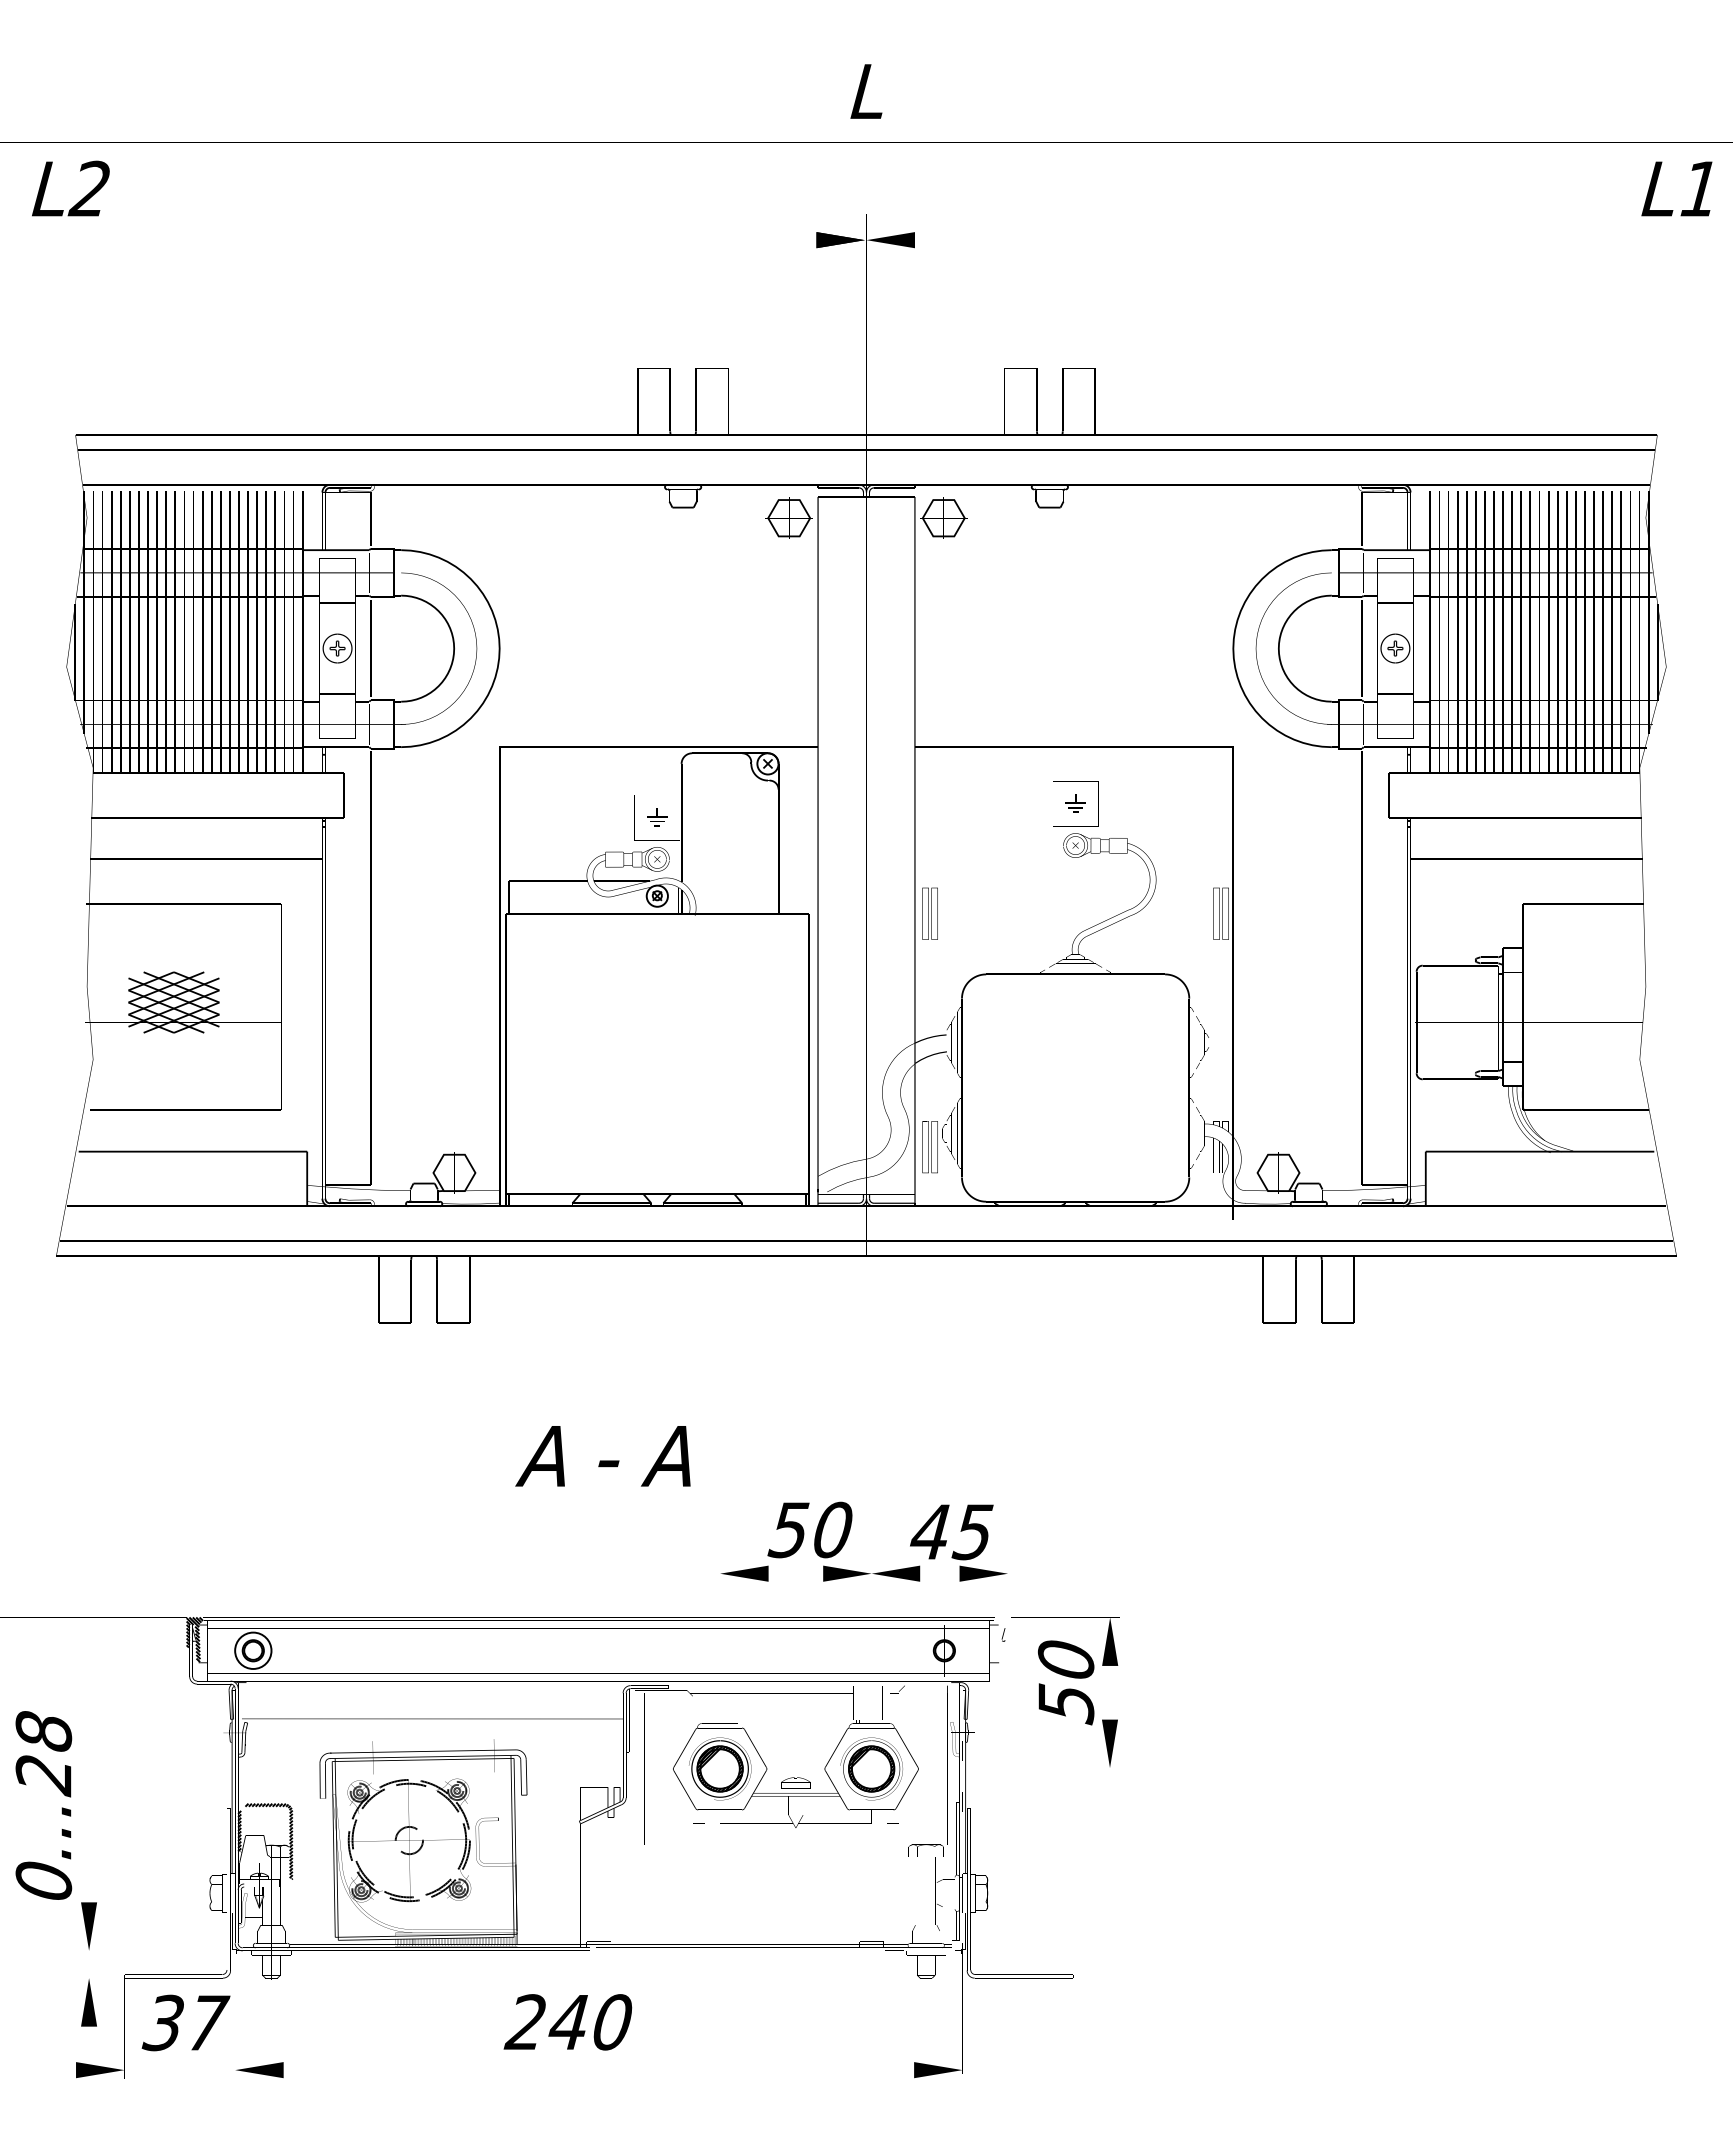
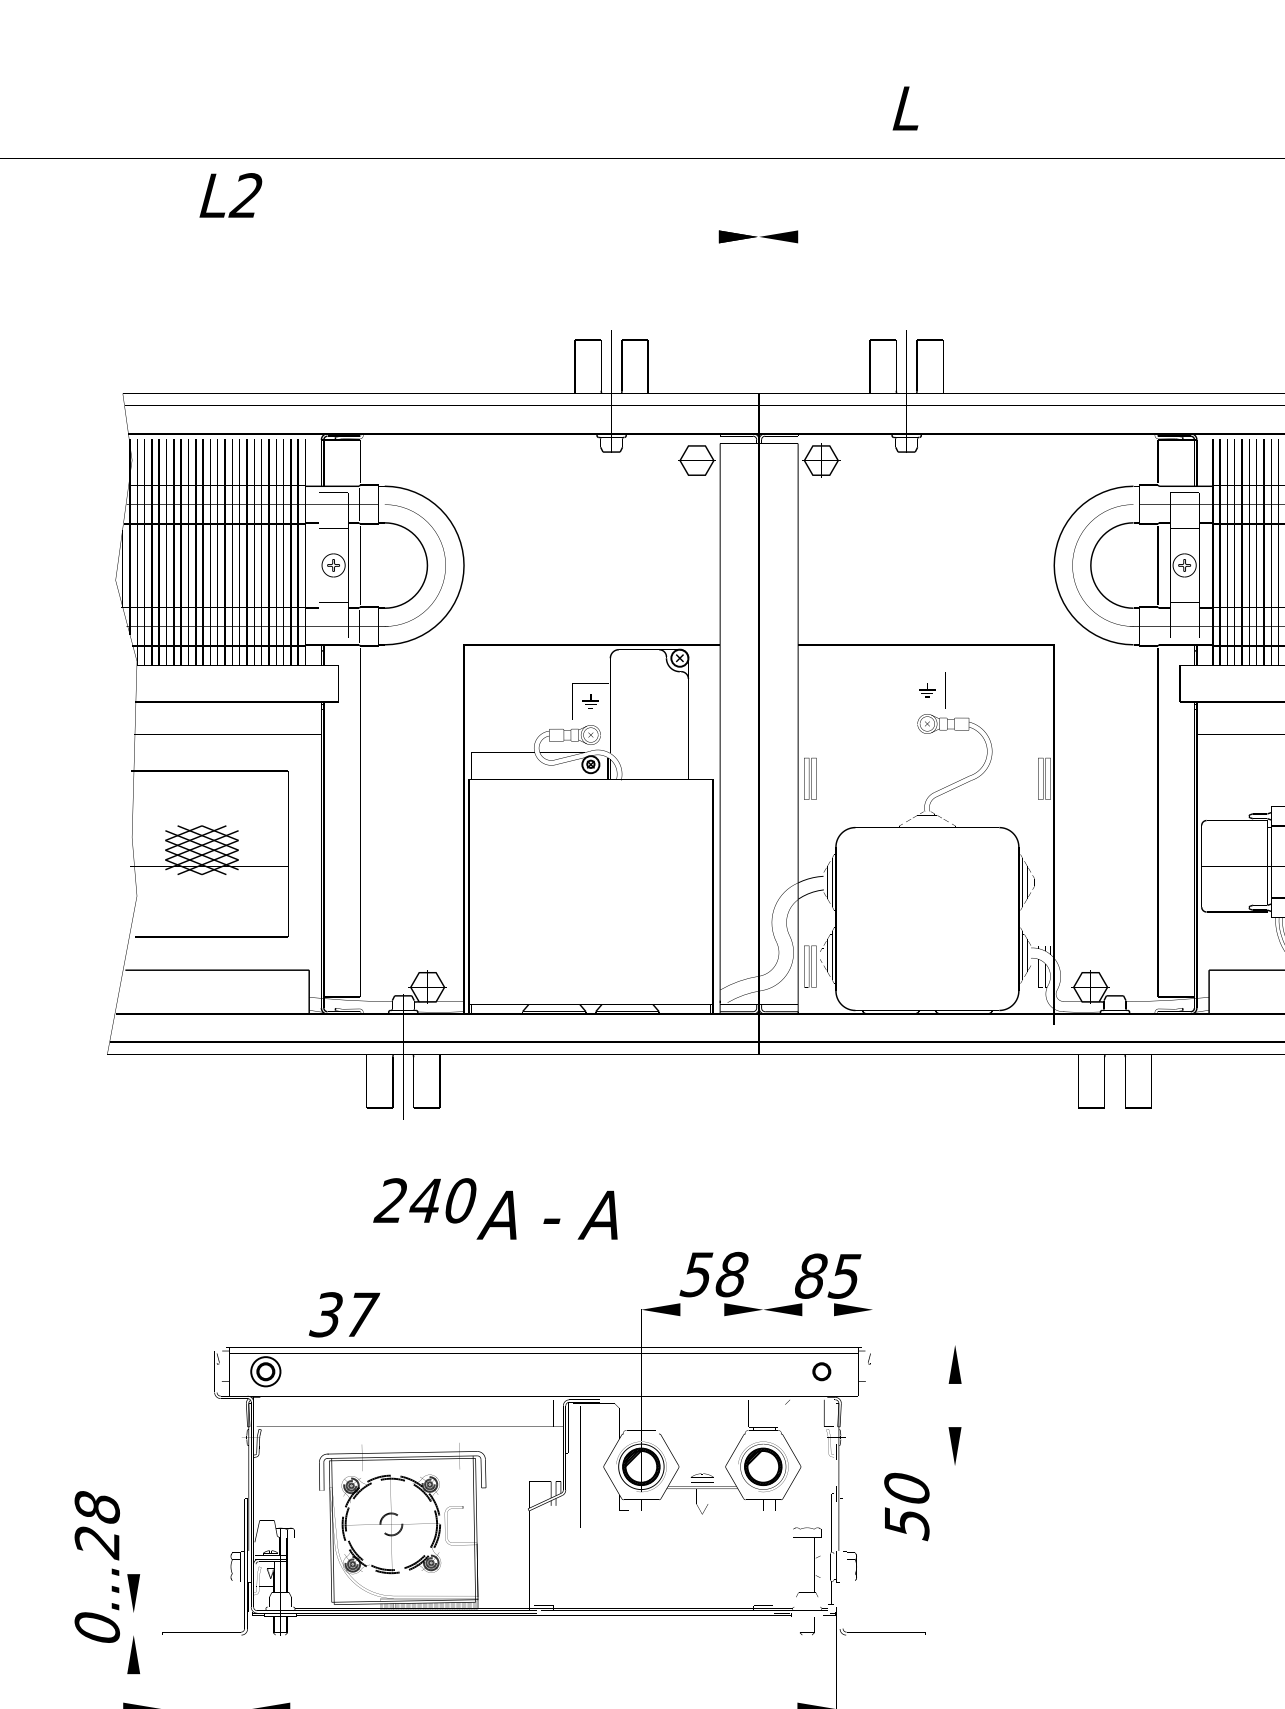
text: (866, 91) -> (905, 108), moved
text: (70, 188) -> (230, 195), moved
text: (832, 1530) -> (731, 1274), 50 -> 58
text: (930, 1531) -> (810, 1275), 45 -> 85
hatch: (194, 1639) -> (218, 1362), removed
text: (1066, 1682) -> (907, 1506), moved
text: (43, 1805) -> (97, 1567), moved
hatch: (265, 1841) -> (275, 1525), removed
text: (185, 2022) -> (344, 1314), moved
text: (567, 2022) -> (424, 1200), moved

